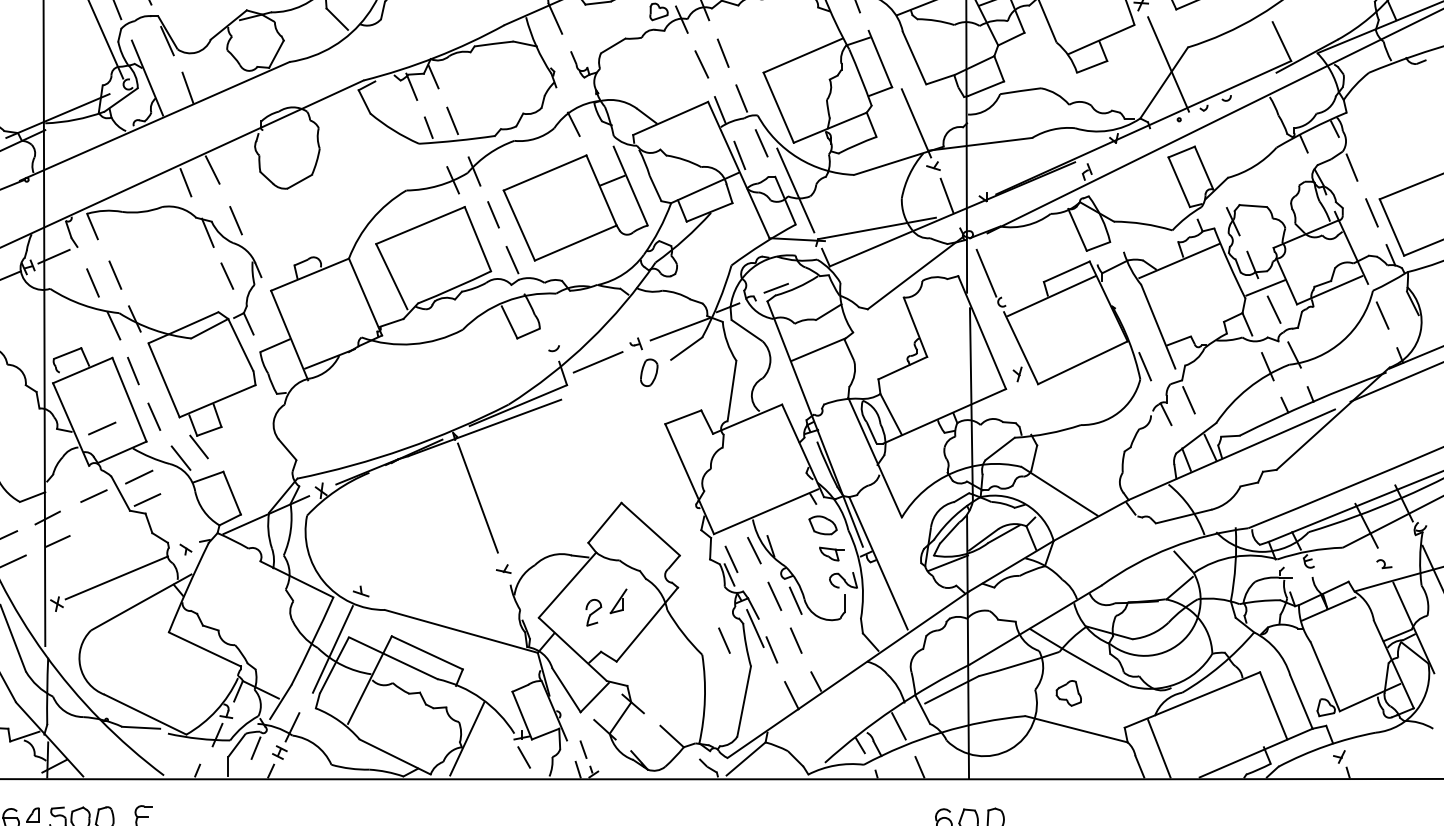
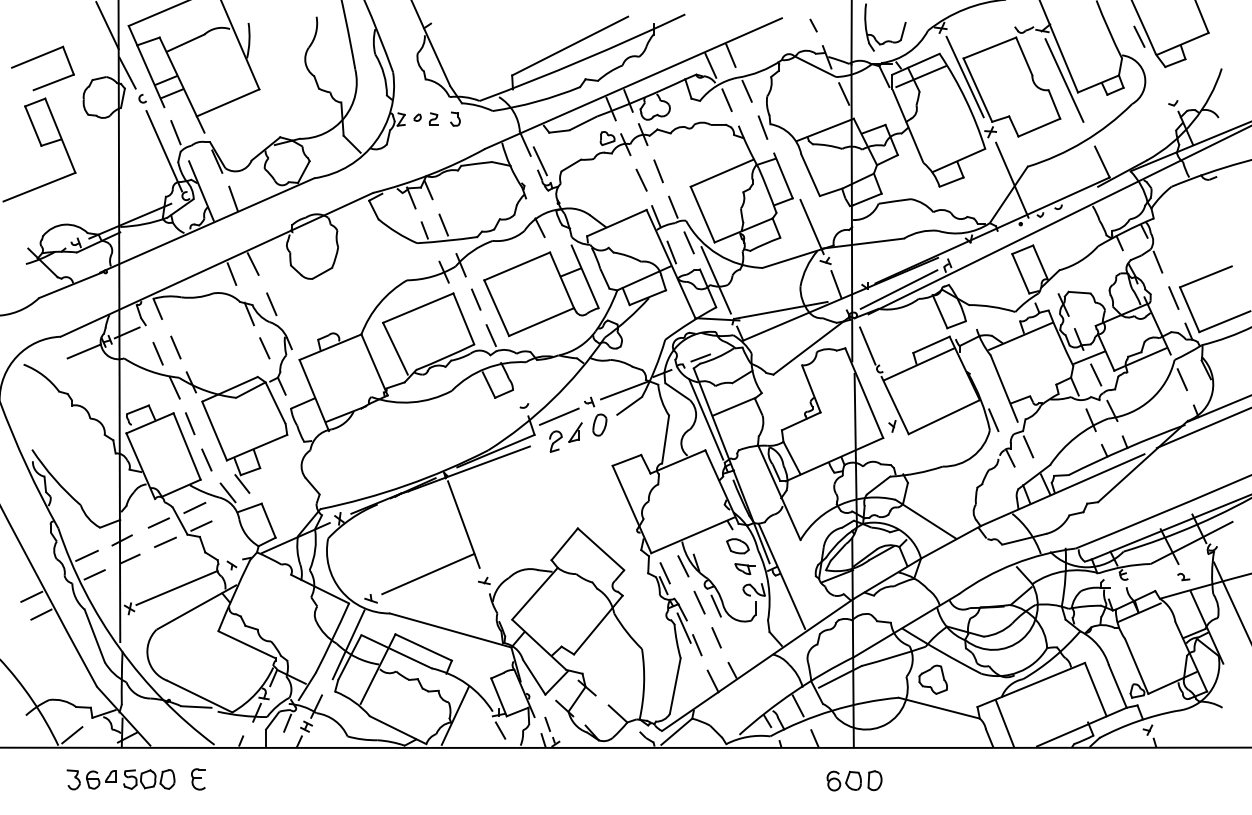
line: (573, 40) -> (539, 161), added
line: (1025, 202) -> (898, 289), added
line: (783, 365) -> (706, 419), added
line: (102, 427) -> (165, 541), moved
line: (433, 559) -> (428, 573), added
part: (605, 607) -> (565, 437), moved
line: (724, 640) -> (659, 637), removed
part: (1068, 693) -> (932, 679), size x1.43

